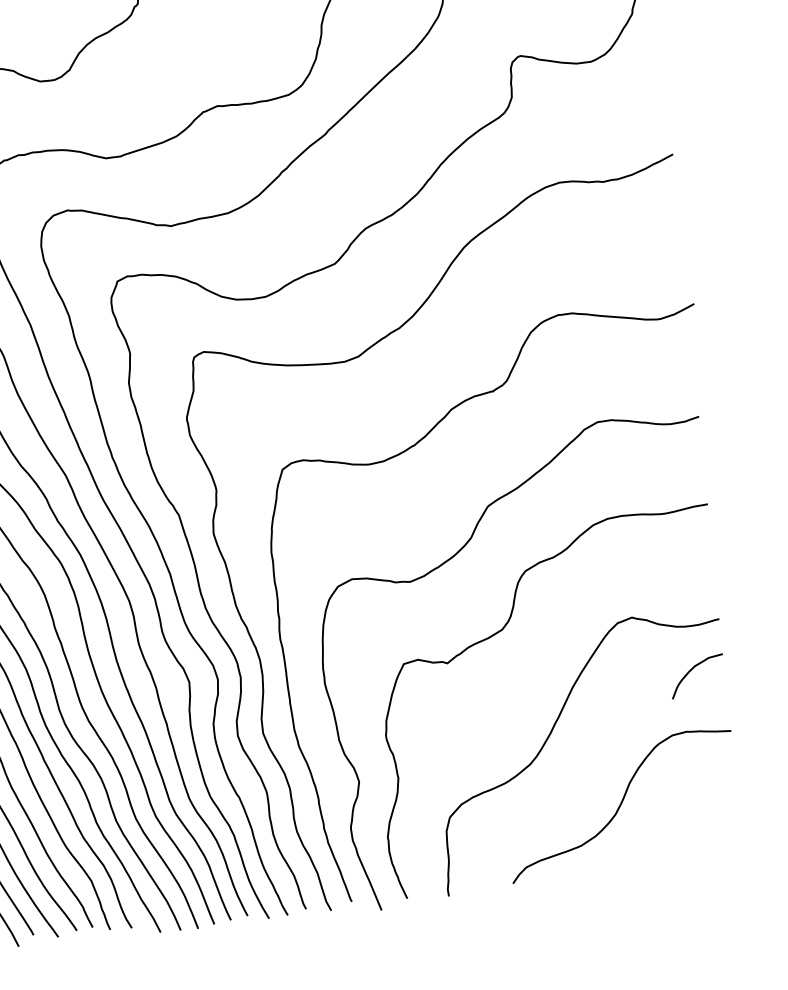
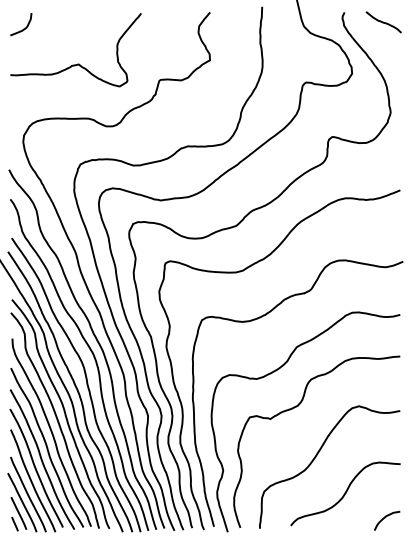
curve: (693, 671) -> (385, 518), moved

